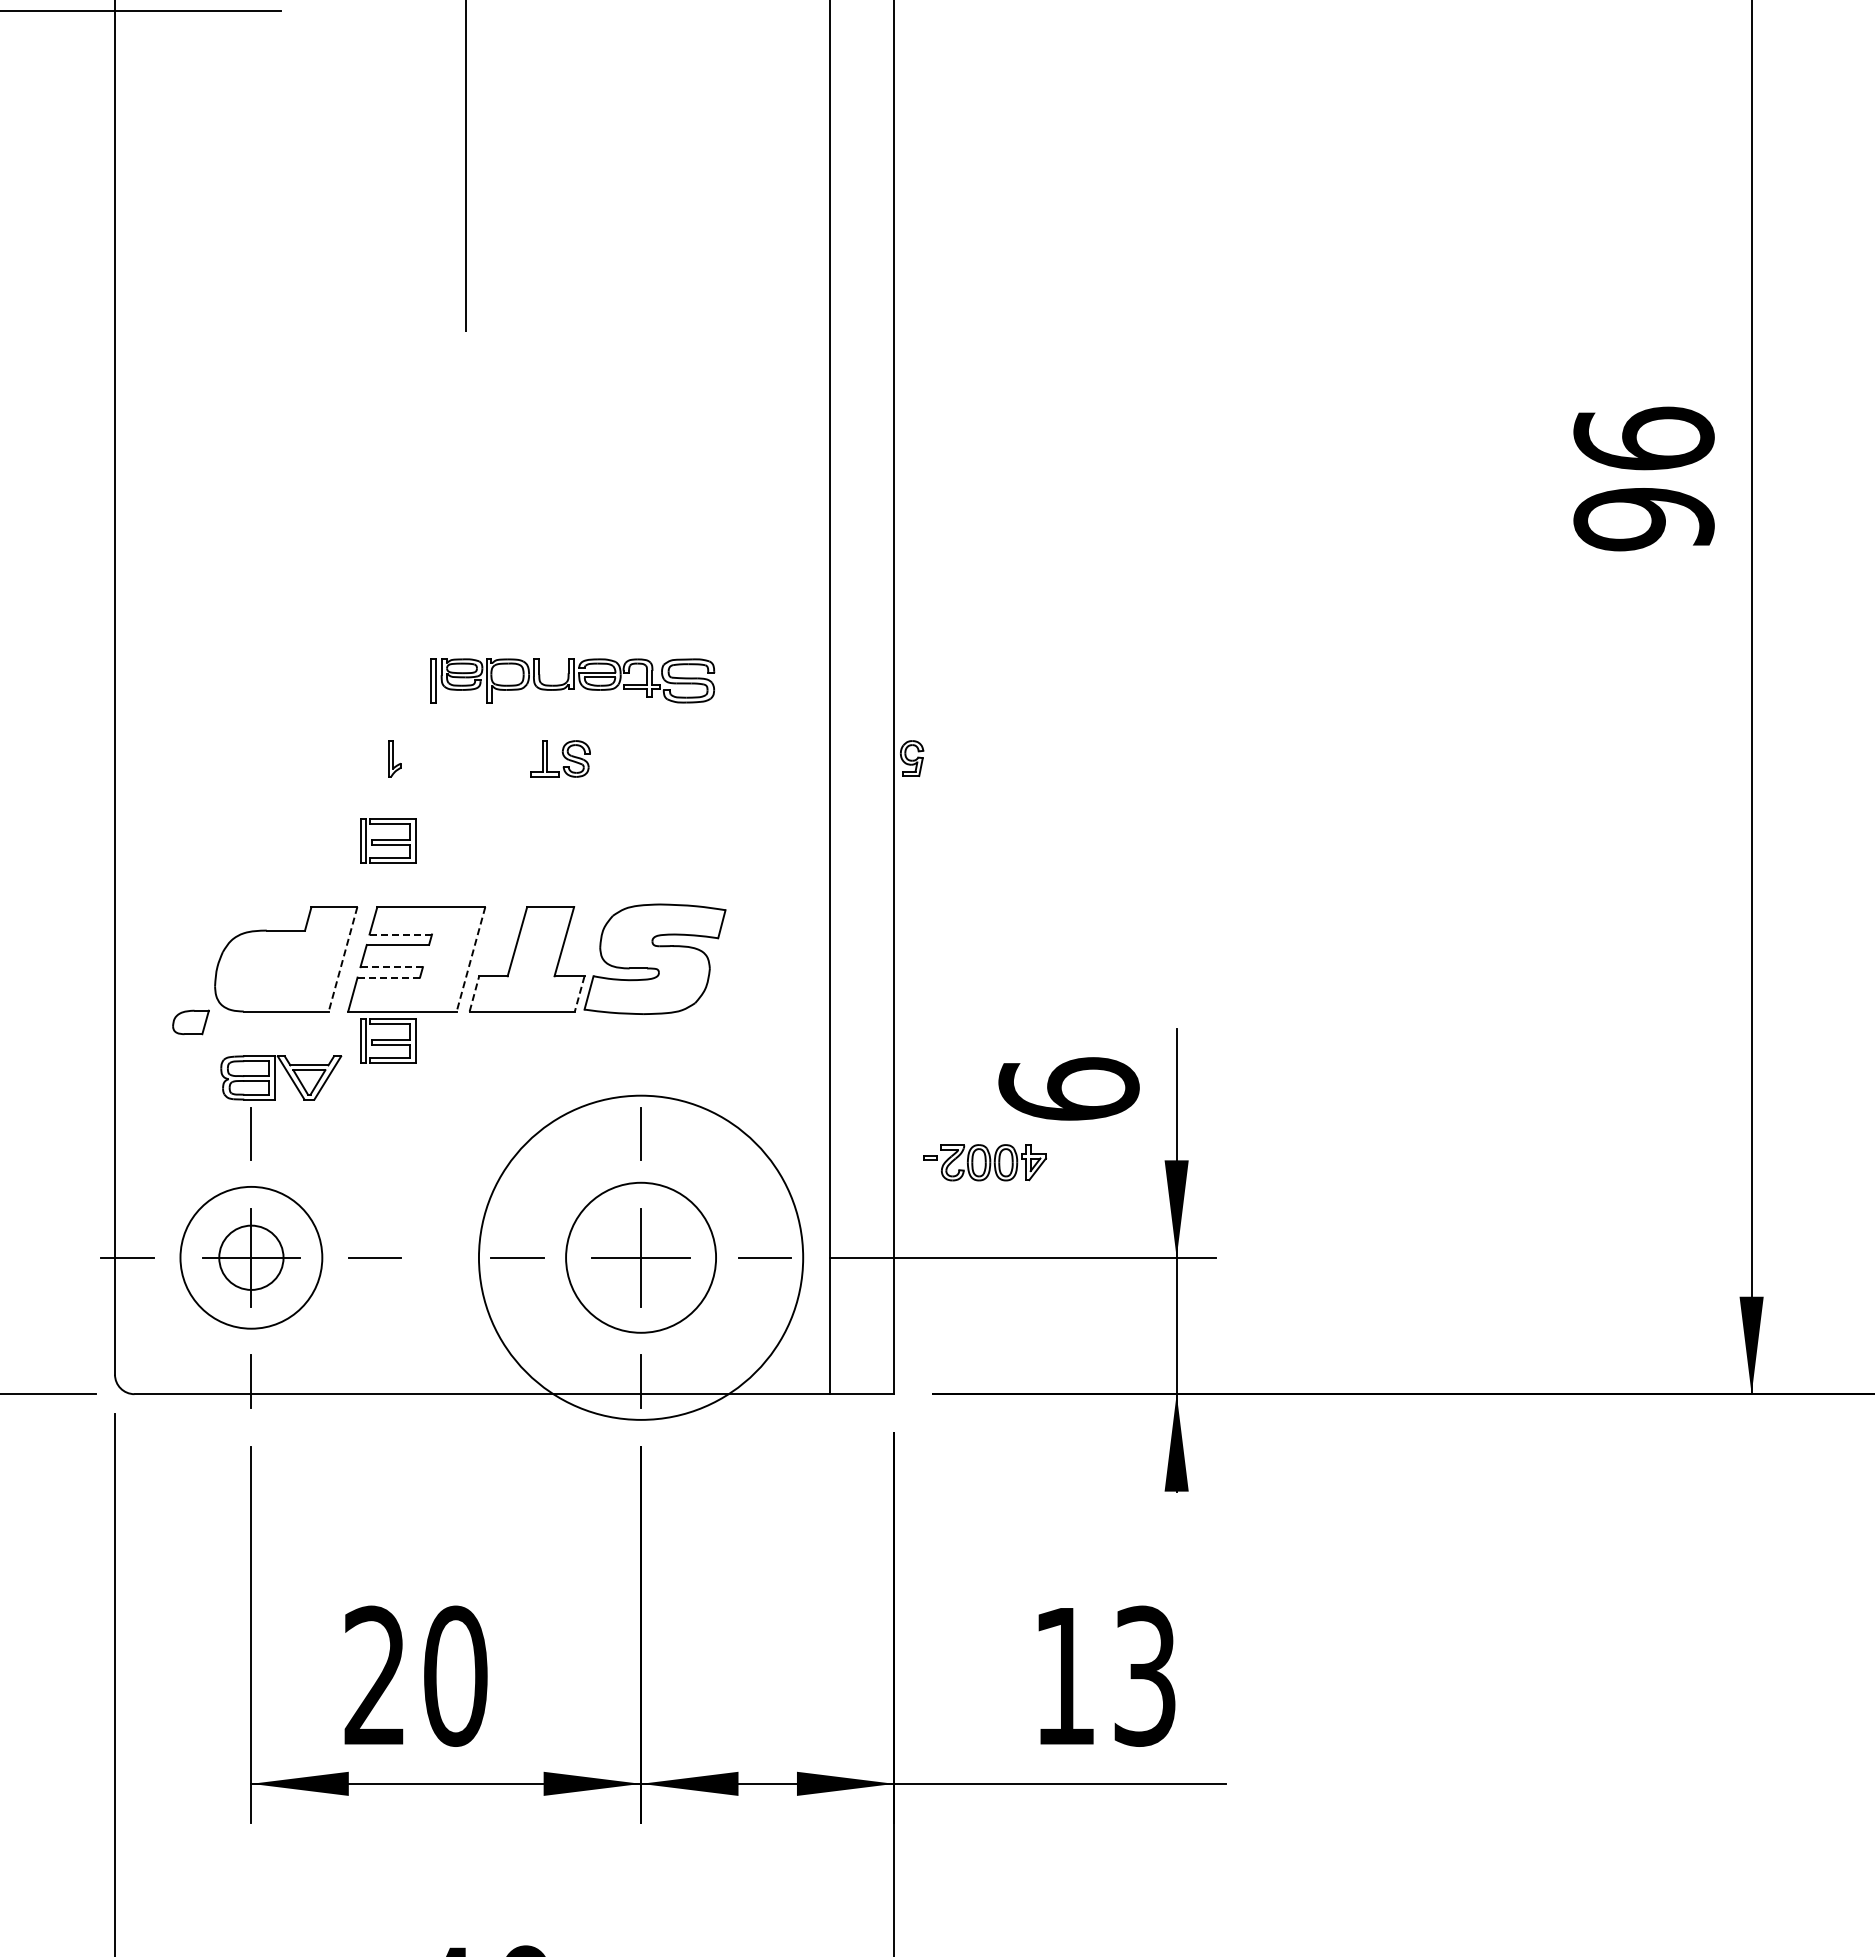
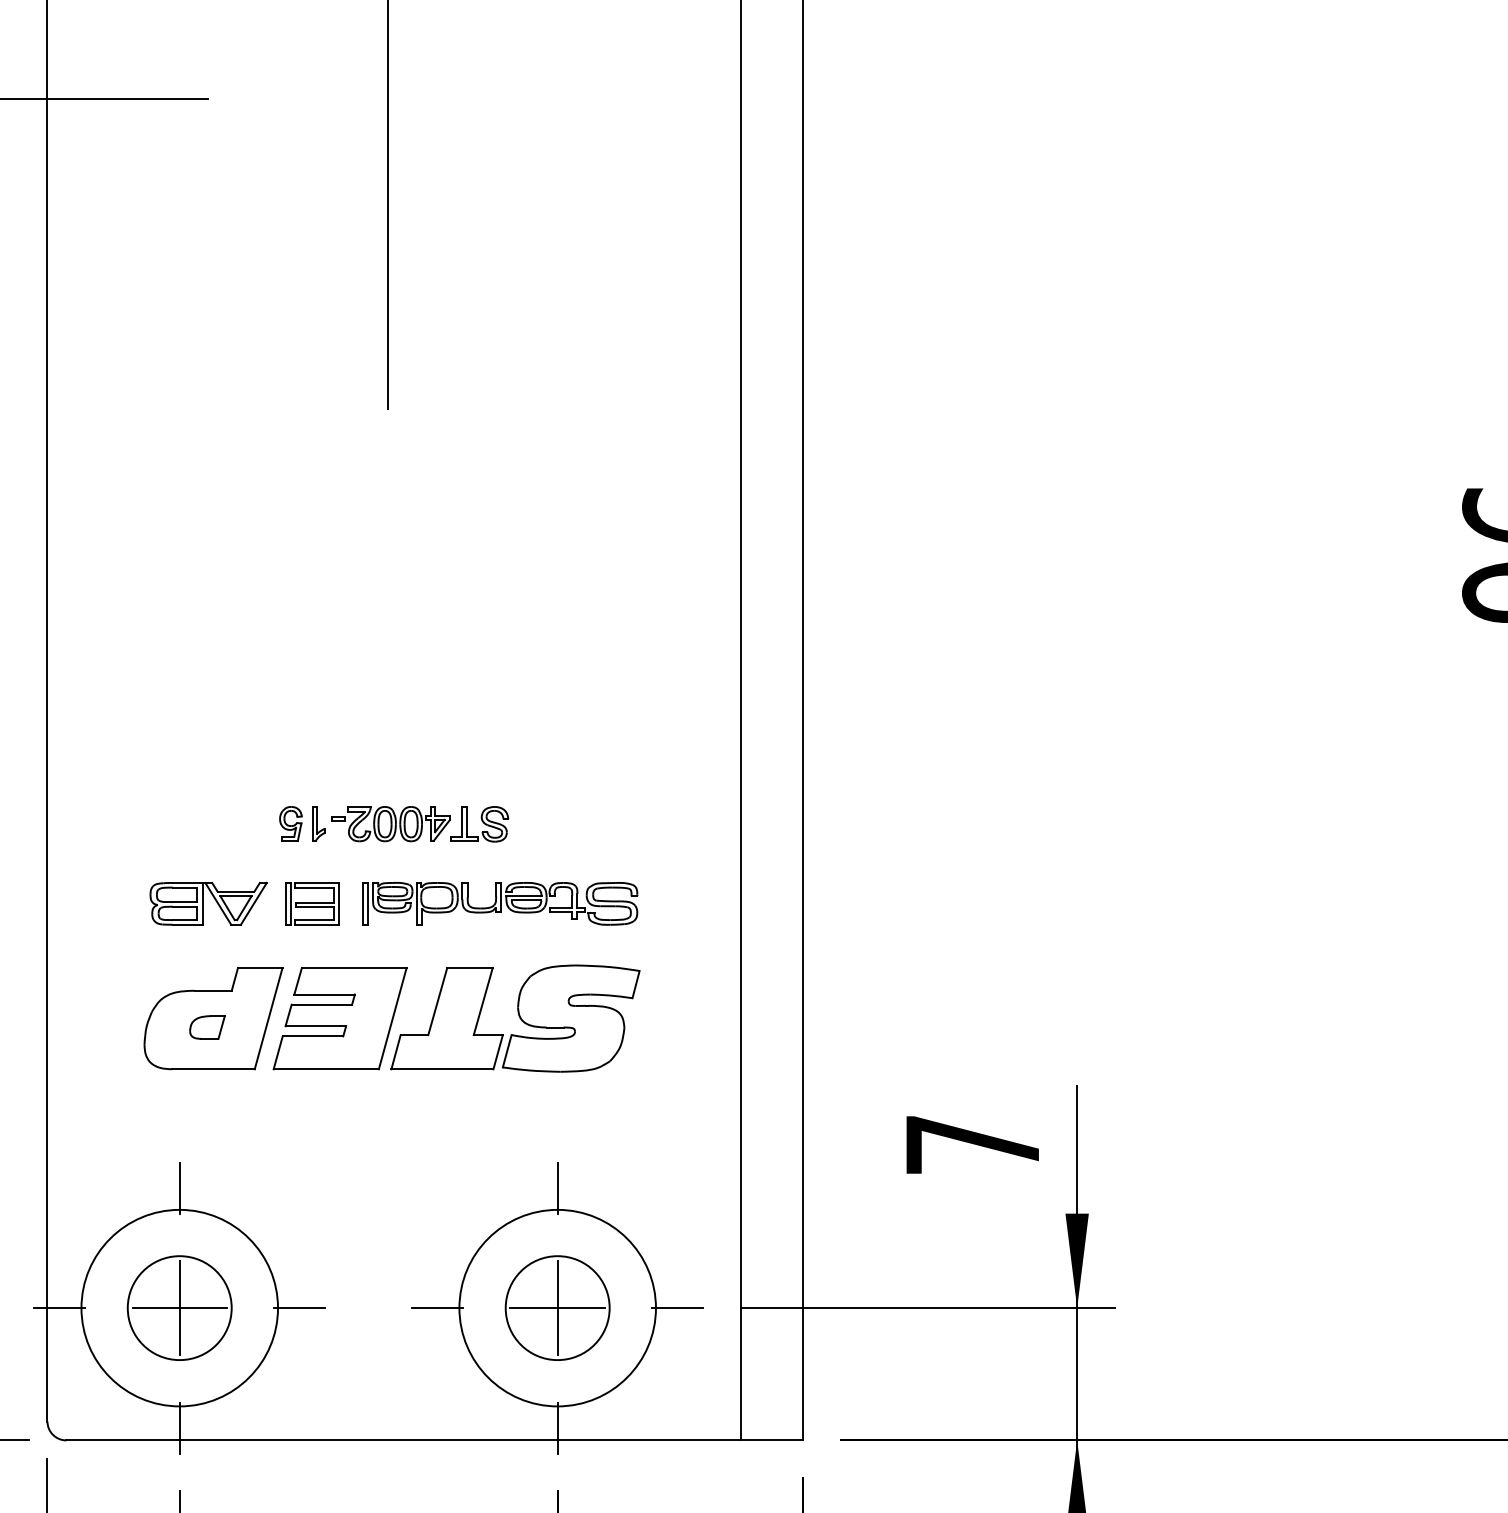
part: (572, 680) -> (499, 903), moved
part: (912, 758) -> (291, 823), moved
line: (400, 934) -> (324, 994), dashed -> solid
line: (342, 959) -> (268, 1018), dashed -> solid
line: (470, 959) -> (392, 1018), dashed -> solid
line: (391, 967) -> (315, 1026), dashed -> solid
line: (389, 977) -> (313, 1036), dashed -> solid
line: (474, 993) -> (396, 1051), dashed -> solid
line: (579, 994) -> (497, 1052), dashed -> solid
part: (190, 1022) -> (206, 1027), moved
part: (388, 1040) -> (312, 1097), removed
part: (281, 1077) -> (208, 903), moved
text: (1068, 1088) -> (972, 1143), 6 -> 7
part: (984, 1162) -> (390, 823), moved
circle: (250, 1257) -> (178, 1307), size x1.67
circle: (251, 1257) -> (179, 1307), size x1.43
circle: (640, 1257) -> (557, 1307), size x0.62
circle: (640, 1257) -> (557, 1307), size x0.71

